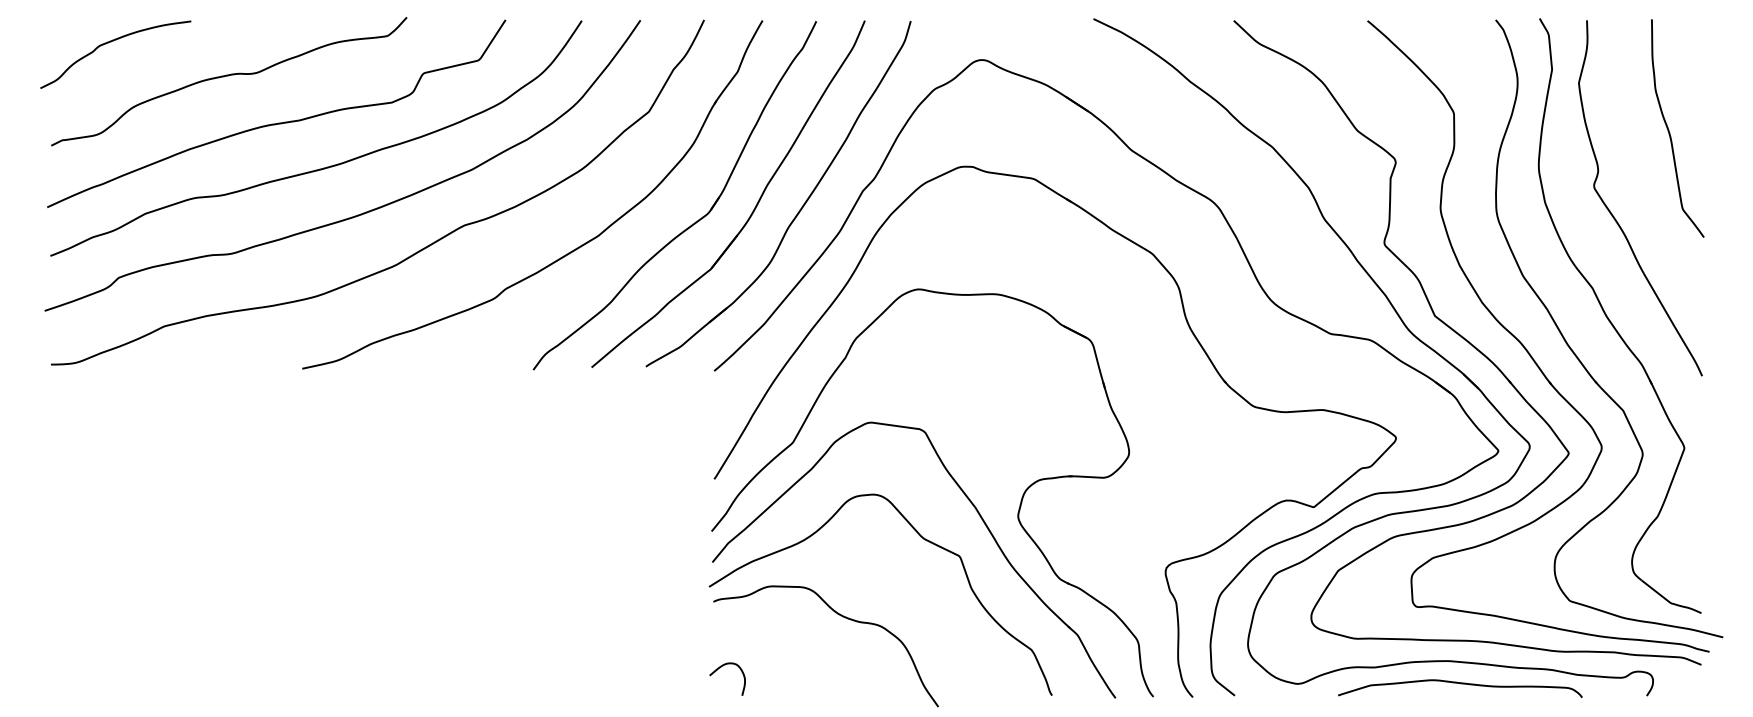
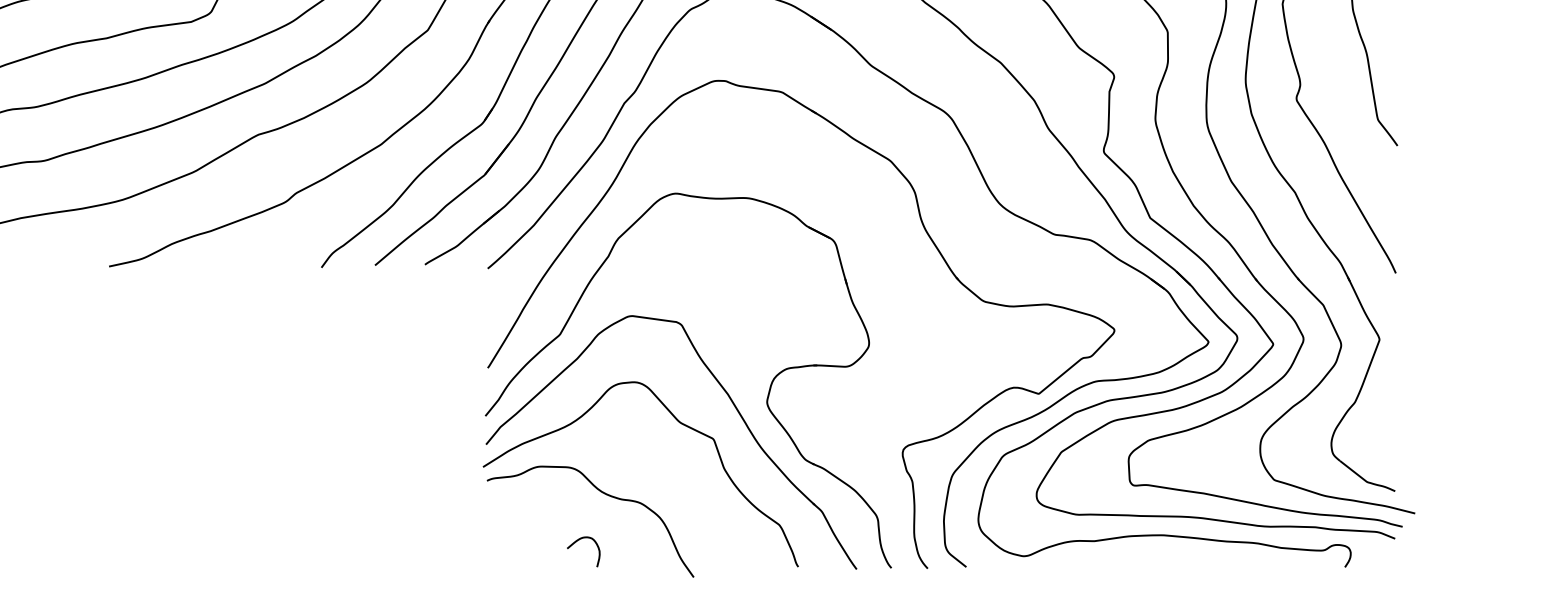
curve: (720, 668) -> (577, 542), moved
curve: (1460, 684) -> (1173, 556), removed

